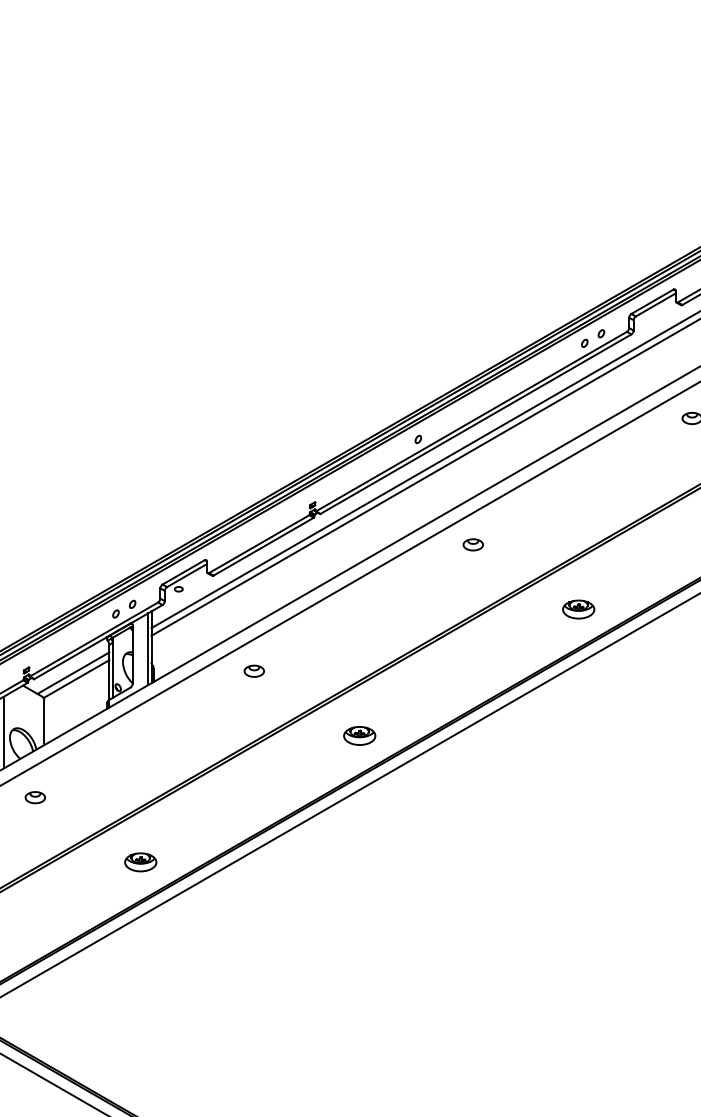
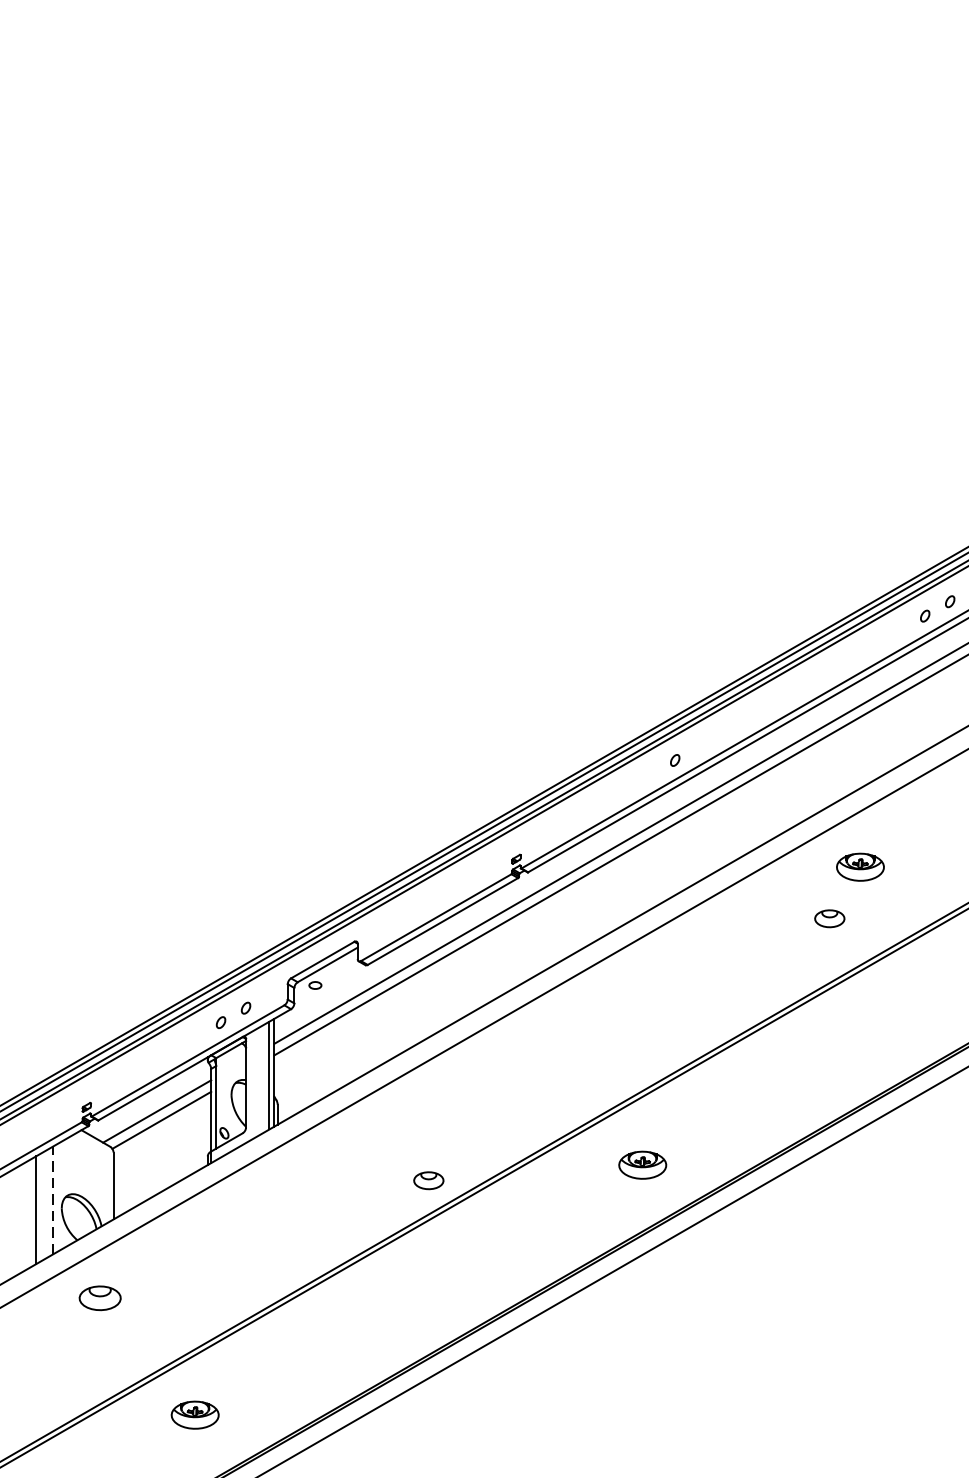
part: (472, 544) -> (828, 918), moved
part: (578, 609) -> (860, 867), moved
part: (253, 670) -> (427, 1179), moved
line: (4, 732) -> (53, 1200), solid -> dashed
part: (359, 735) -> (642, 1164), moved
part: (34, 797) -> (98, 1298), size x1.4
part: (140, 862) -> (194, 1415), moved

